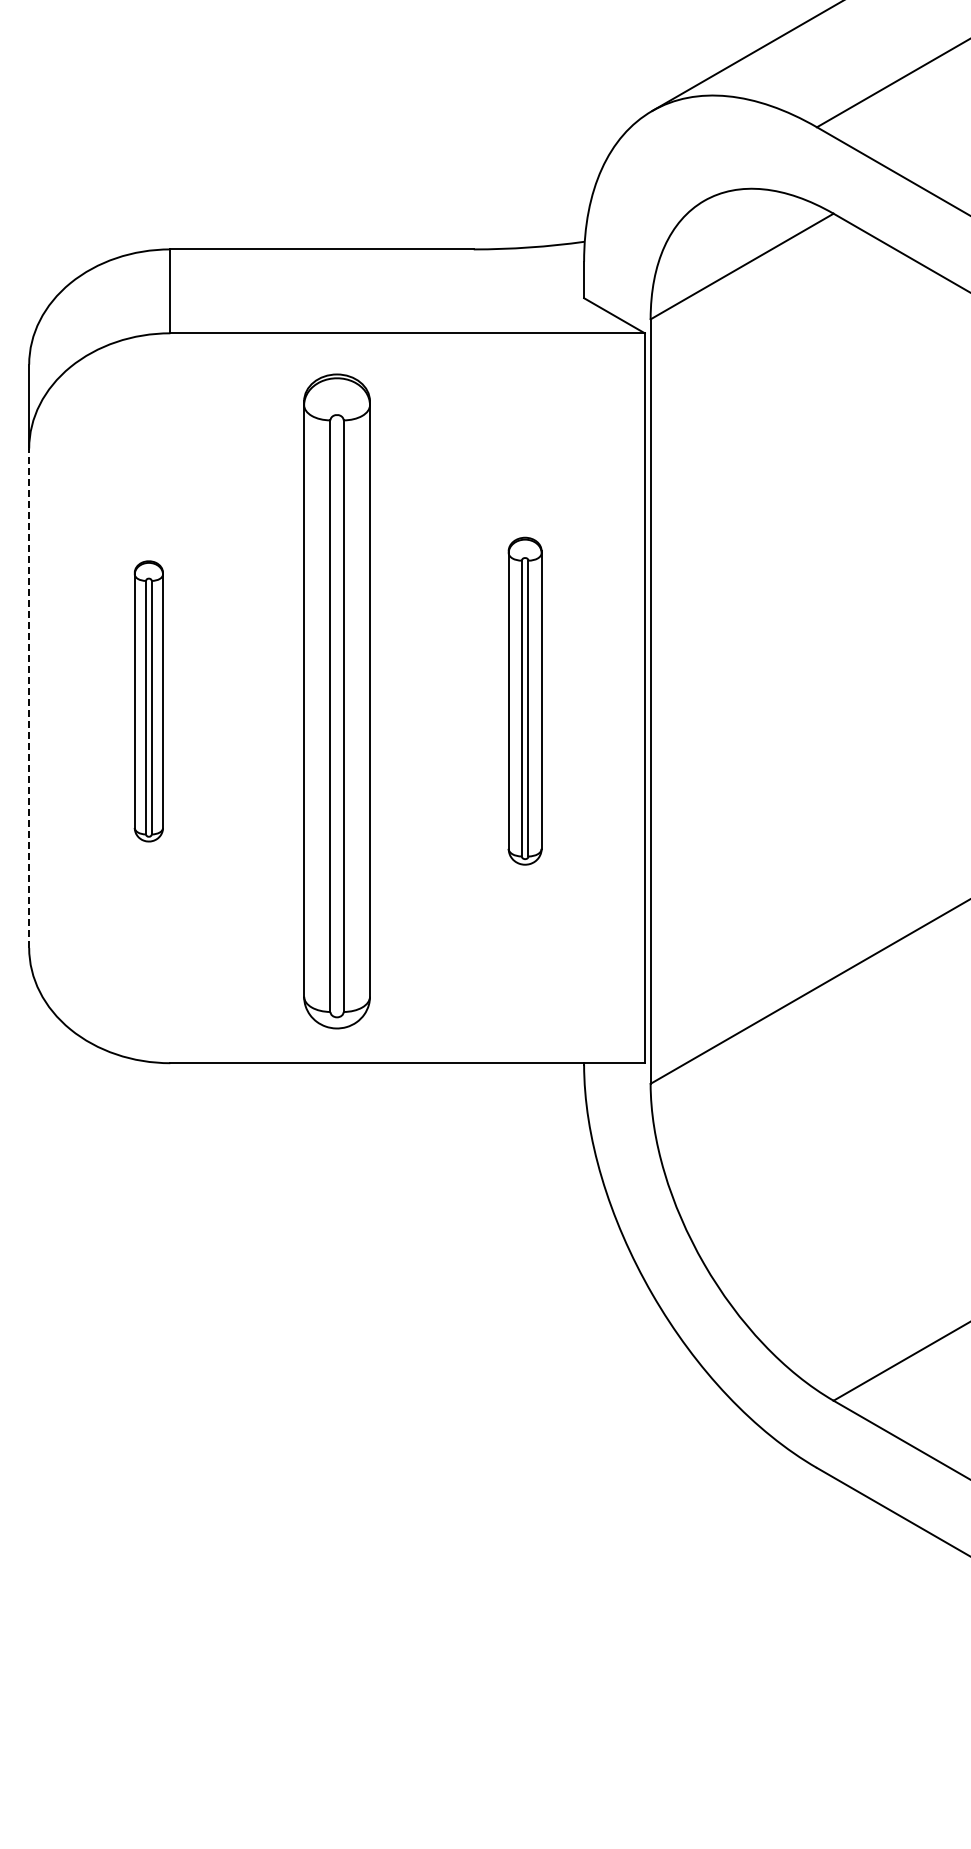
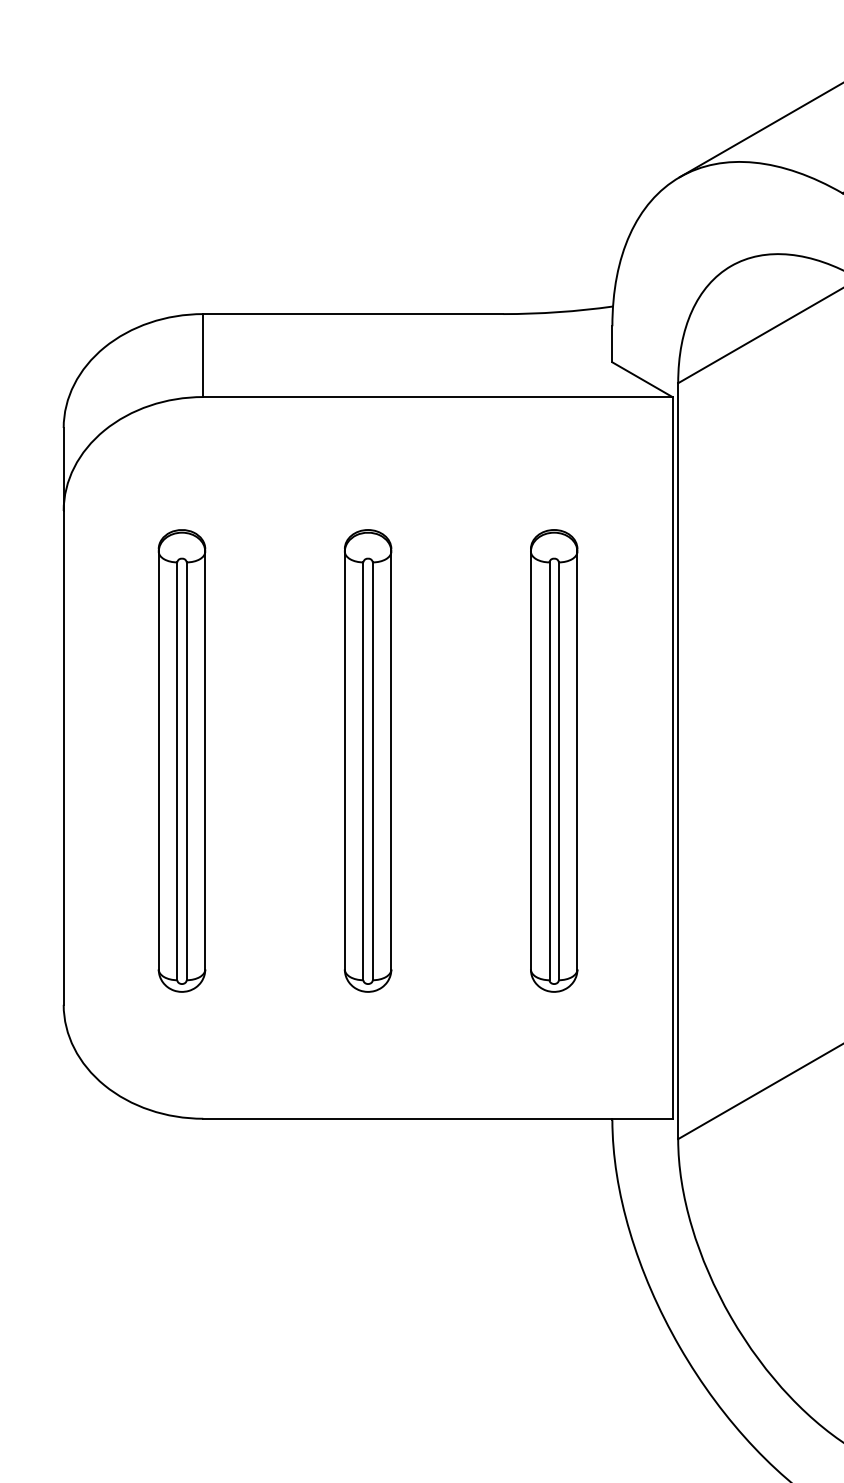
line: (29, 698) -> (63, 758), dashed -> solid
part: (336, 700) -> (367, 760), size x0.71
part: (524, 700) -> (553, 760), size x1.43
part: (148, 701) -> (181, 761), size x1.67

